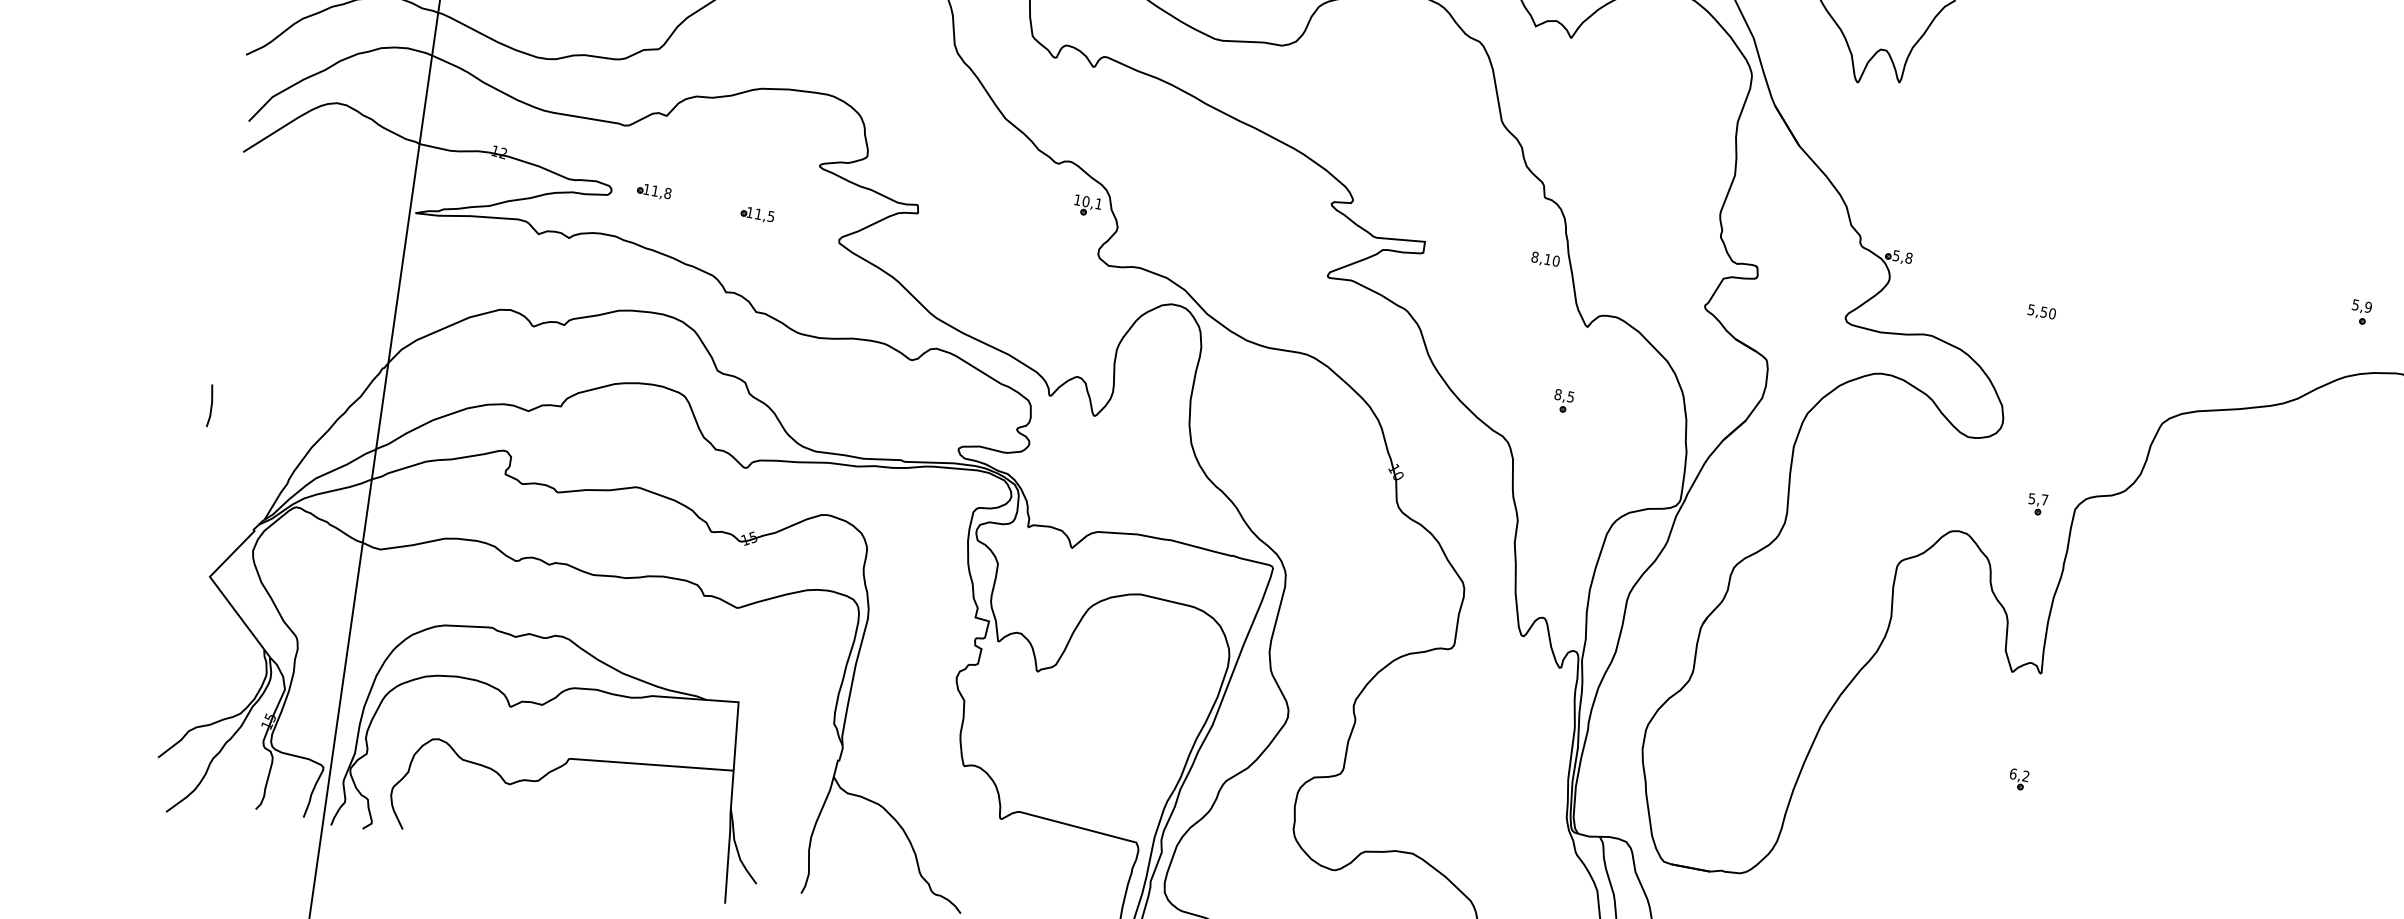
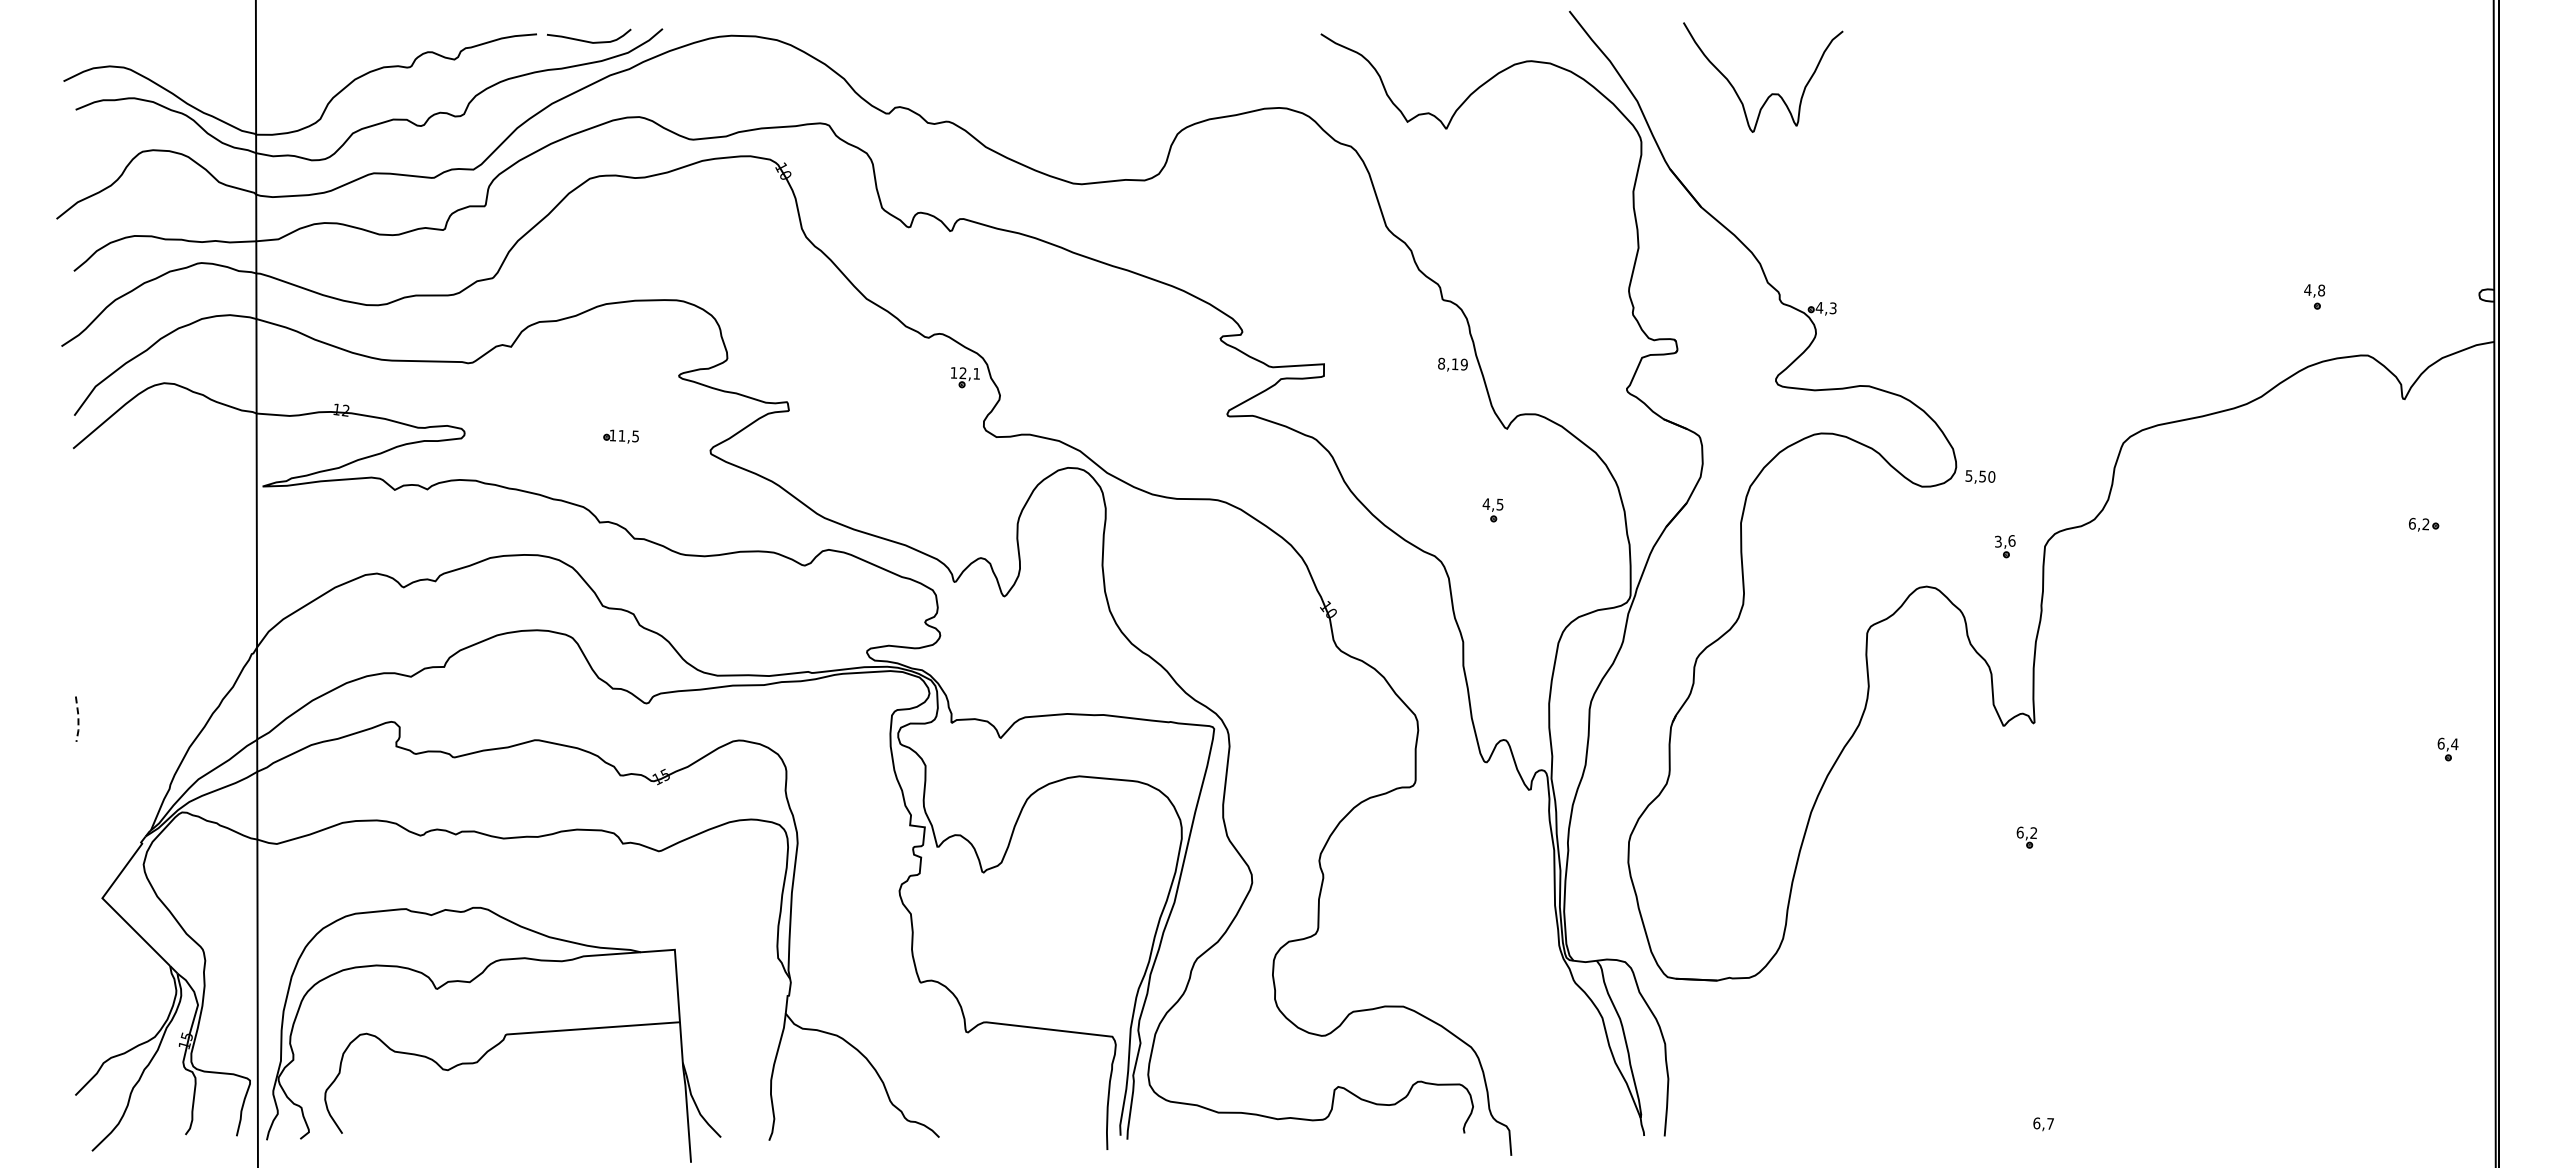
part: (654, 192) -> (509, 428), removed
text: (1085, 201) -> (962, 373), 10,1 -> 12,1
text: (1901, 257) -> (1825, 308), 5,8 -> 4,3
text: (1555, 260) -> (1463, 364), 8,10 -> 8,19
text: (2361, 306) -> (2314, 290), 5,9 -> 4,8
text: (2041, 311) -> (1980, 476), moved
text: (1558, 394) -> (1486, 504), 8,5 -> 4,5
line: (211, 406) -> (78, 719), solid -> dashed
text: (2038, 498) -> (2005, 540), 5,7 -> 3,6

